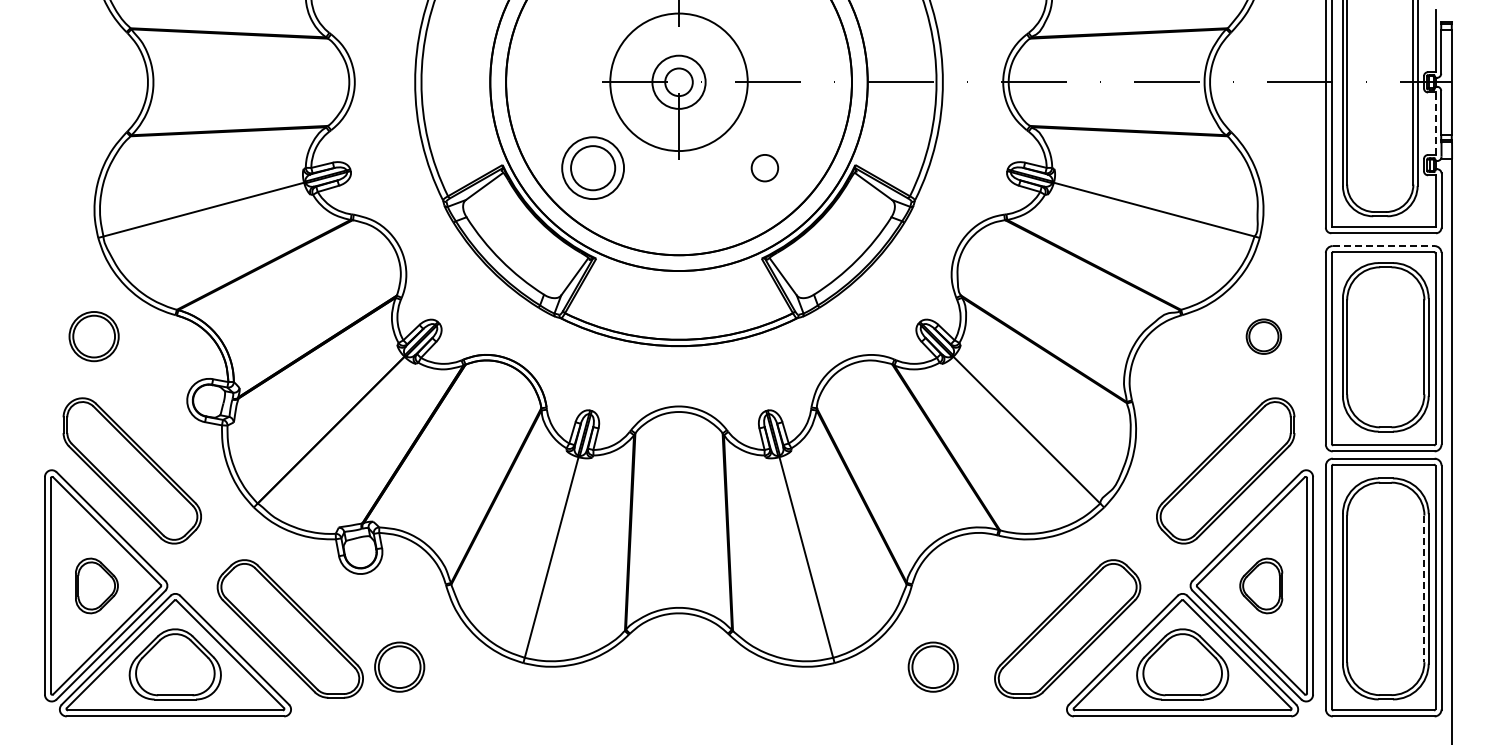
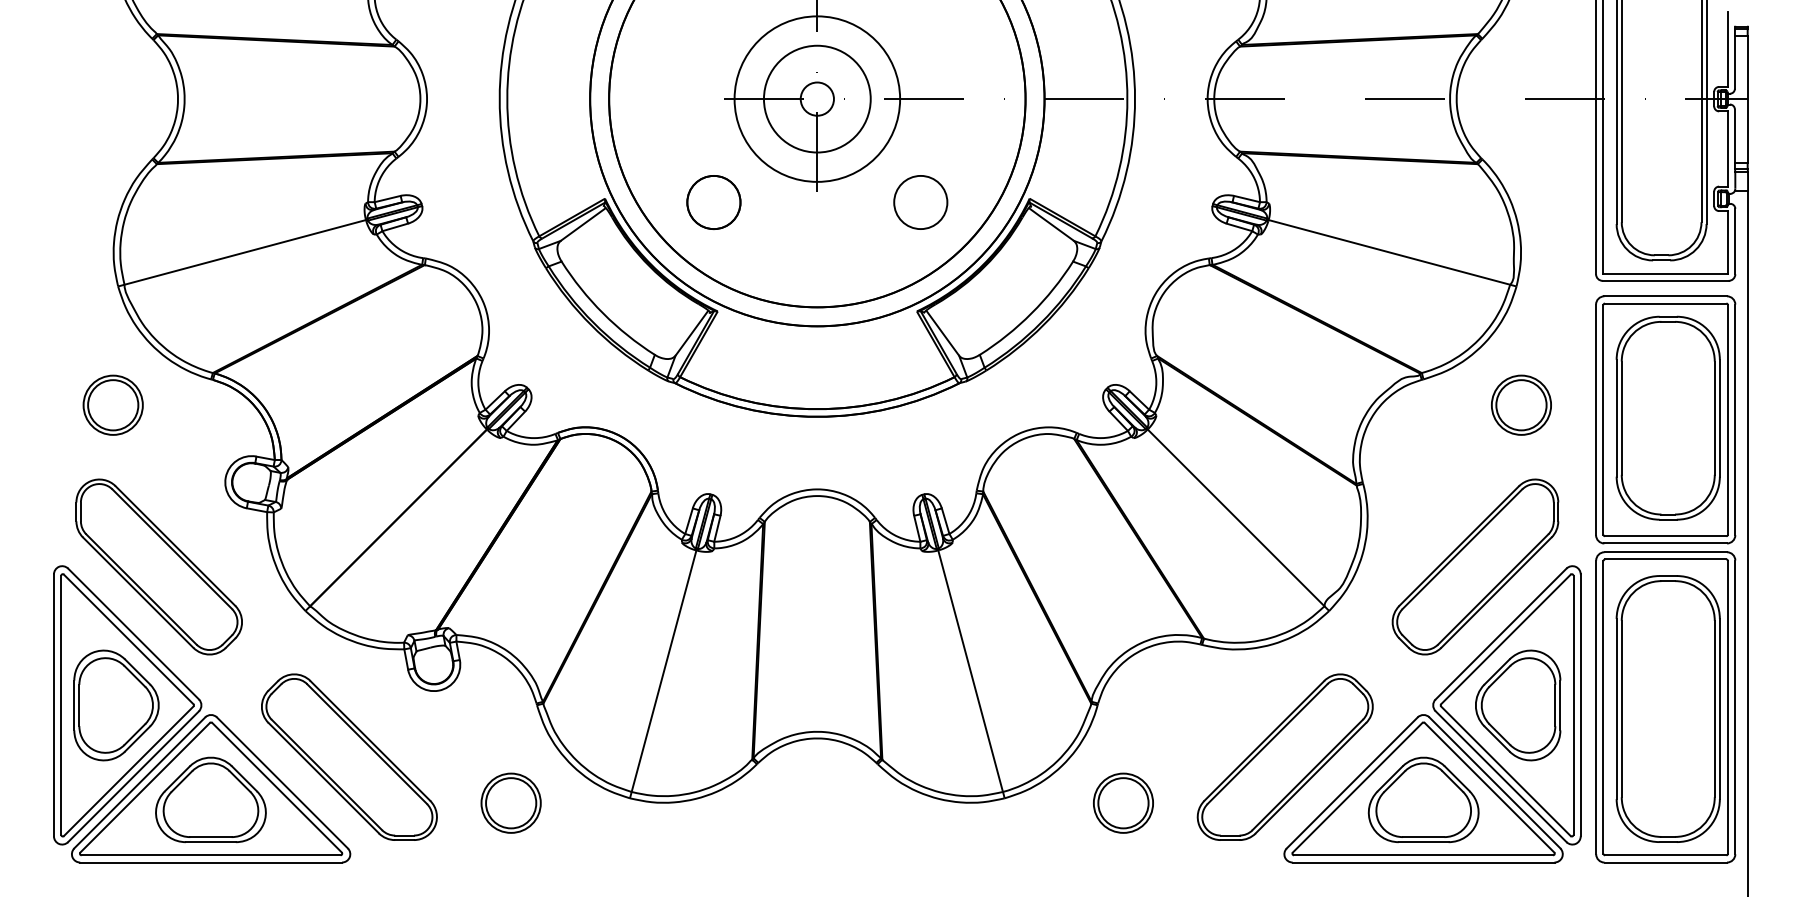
circle: (678, 81) -> (816, 98), size x1.67
line: (1435, 123) -> (1728, 148), dashed -> solid
circle: (593, 168) -> (714, 202), size x0.71
circle: (764, 168) -> (920, 202), size x1.67
line: (1383, 246) -> (1665, 296), dashed -> solid
part: (1263, 336) -> (1521, 405), size x1.43
part: (96, 585) -> (116, 704), size x1.67
part: (1261, 585) -> (1518, 704), size x1.67
line: (1424, 589) -> (1714, 709), dashed -> solid
part: (399, 666) -> (510, 802), moved

